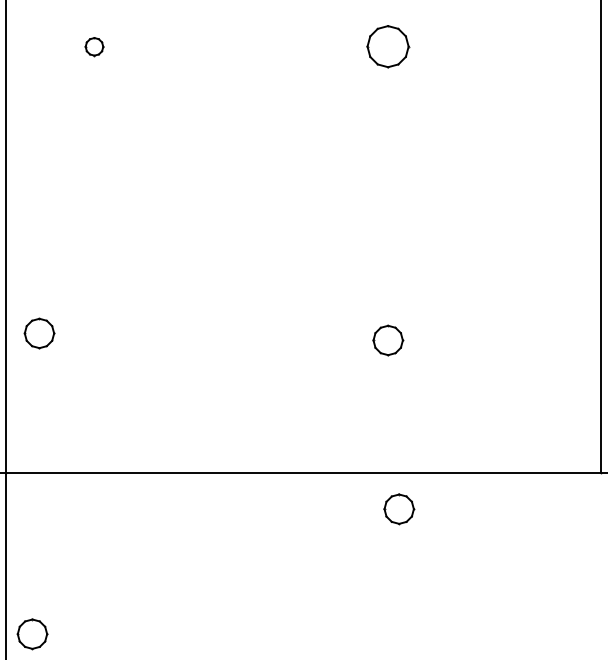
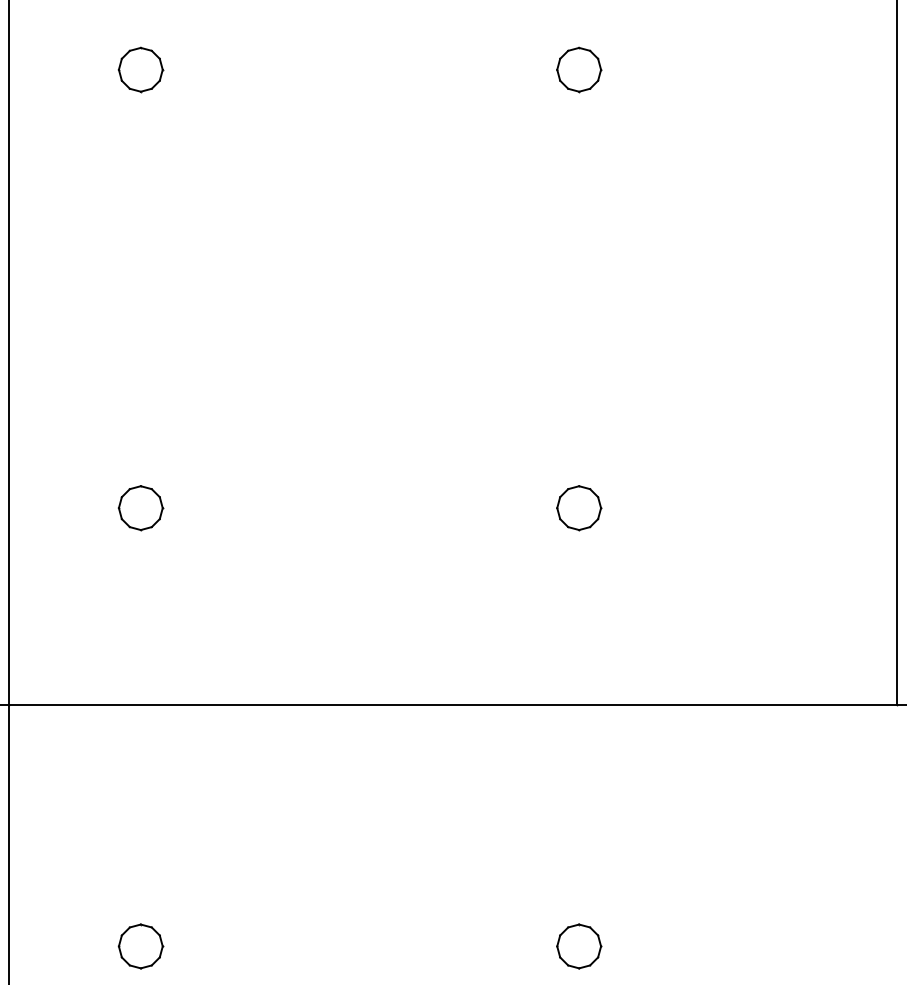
part: (94, 46) -> (140, 69), size x1.67
part: (388, 46) -> (579, 69), size x0.71
part: (39, 333) -> (140, 508), moved
part: (399, 509) -> (579, 946), moved
part: (32, 634) -> (140, 946), moved

